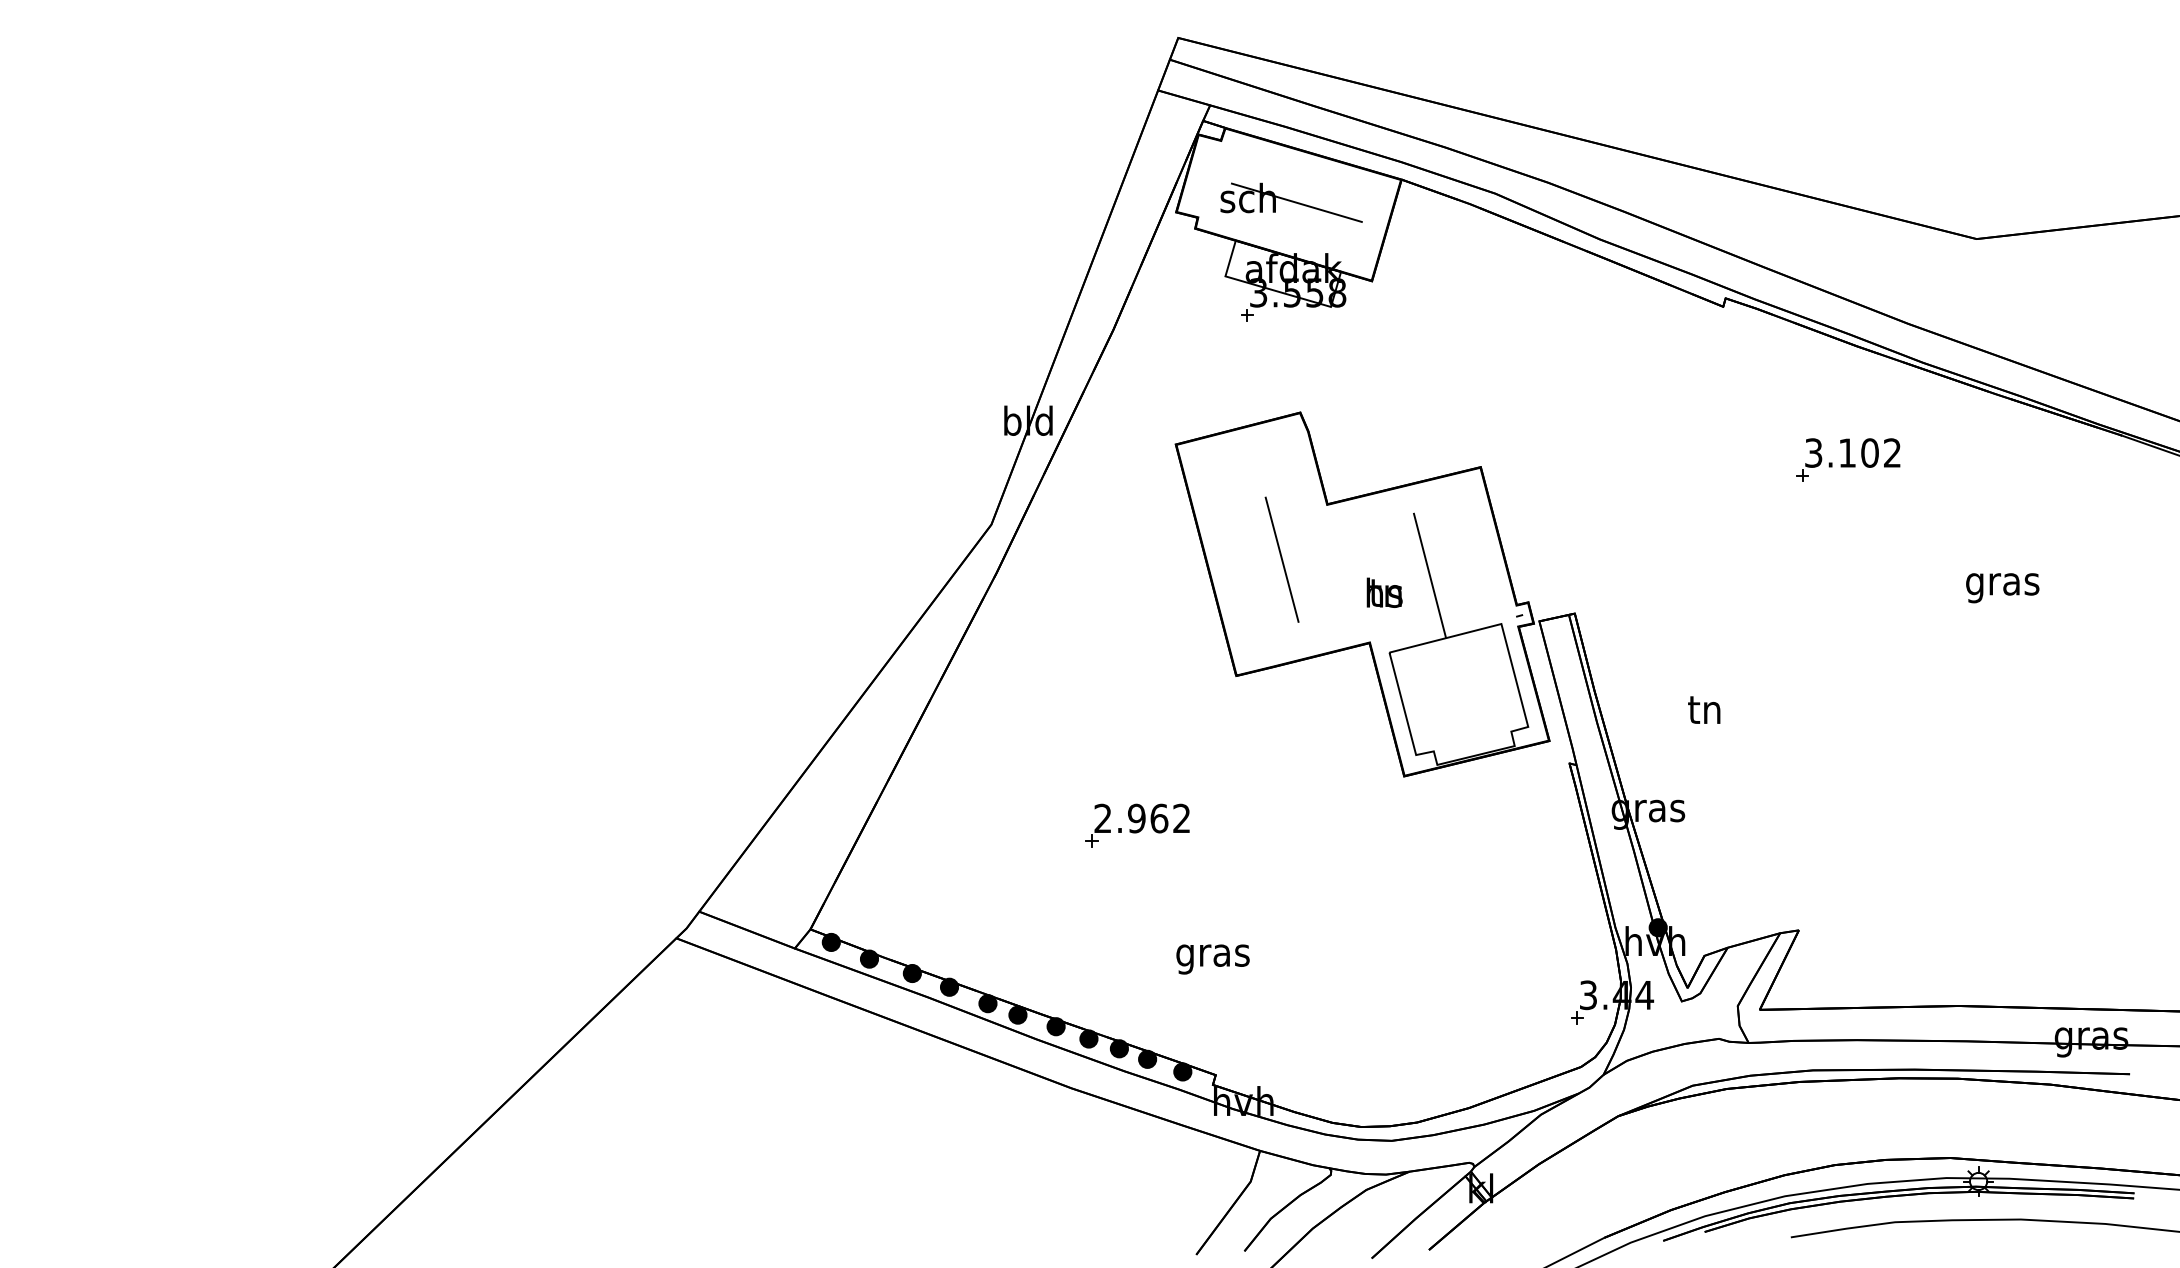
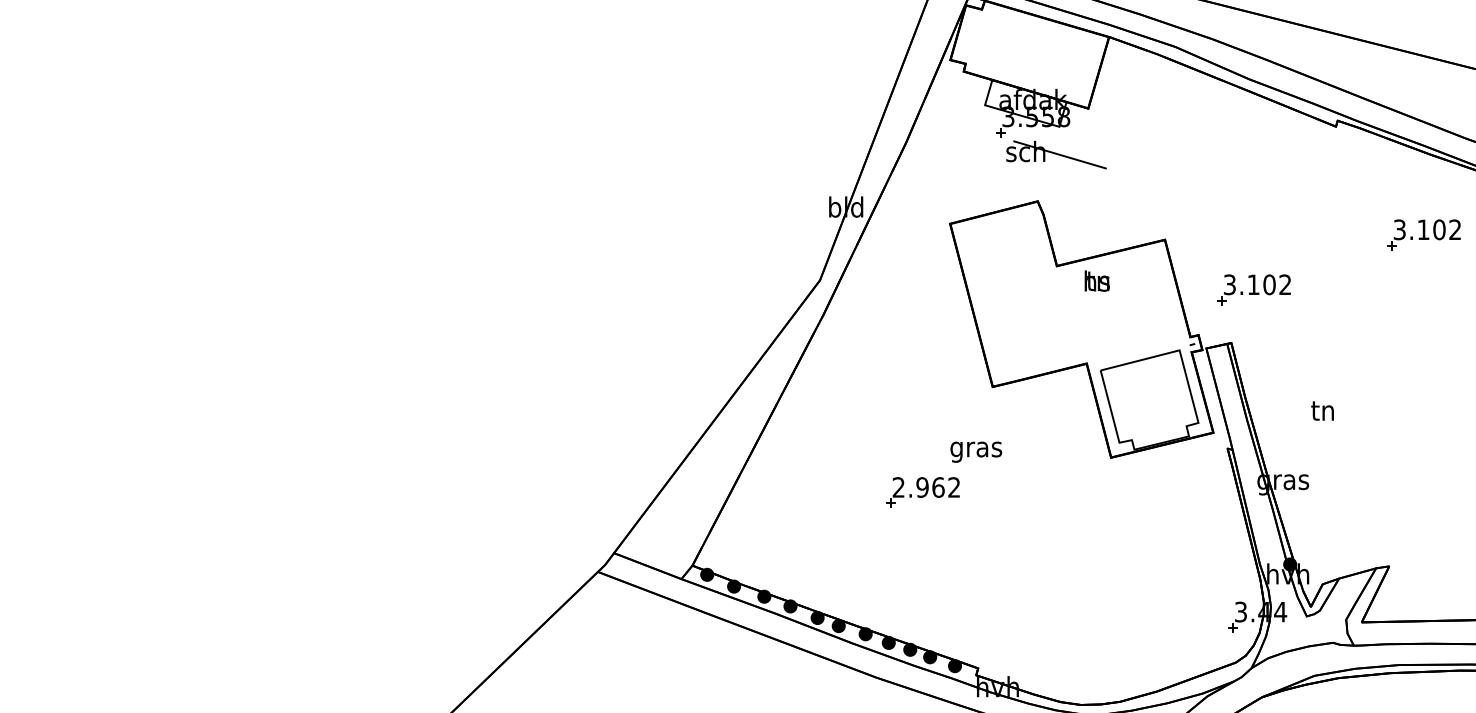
part: (1291, 202) -> (1056, 154), moved
part: (1607, 537) -> (1254, 289), added
line: (1281, 559) -> (1024, 304), removed
line: (1429, 575) -> (1128, 316), removed
text: (1384, 592) -> (1097, 280), moved
text: (1212, 959) -> (975, 452), moved

